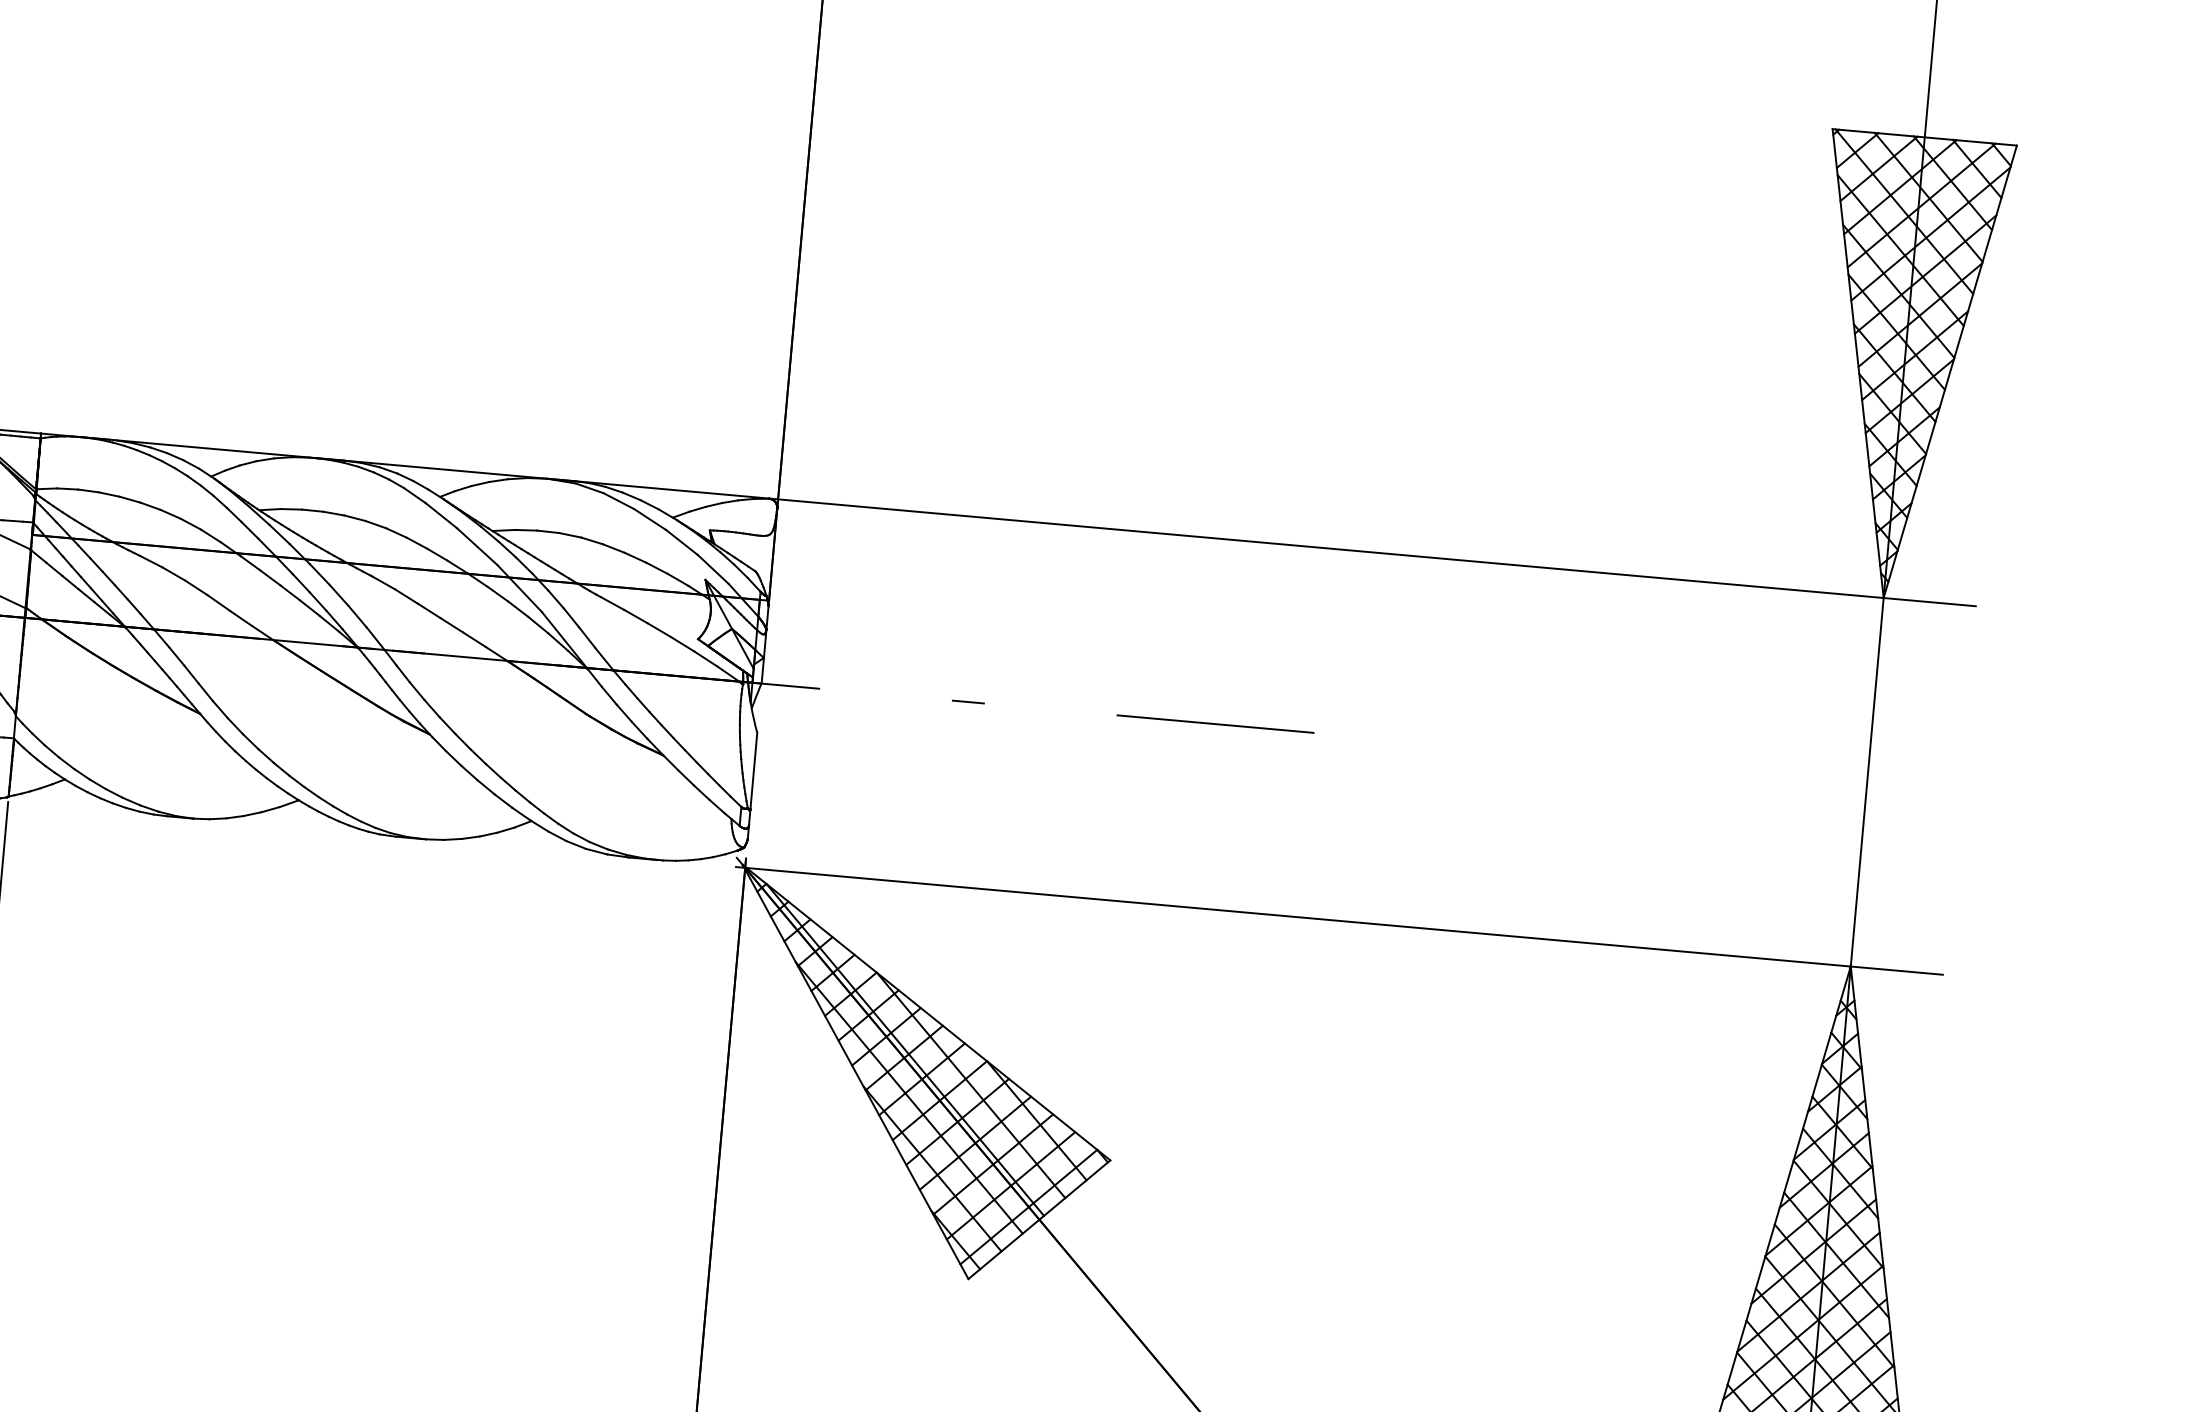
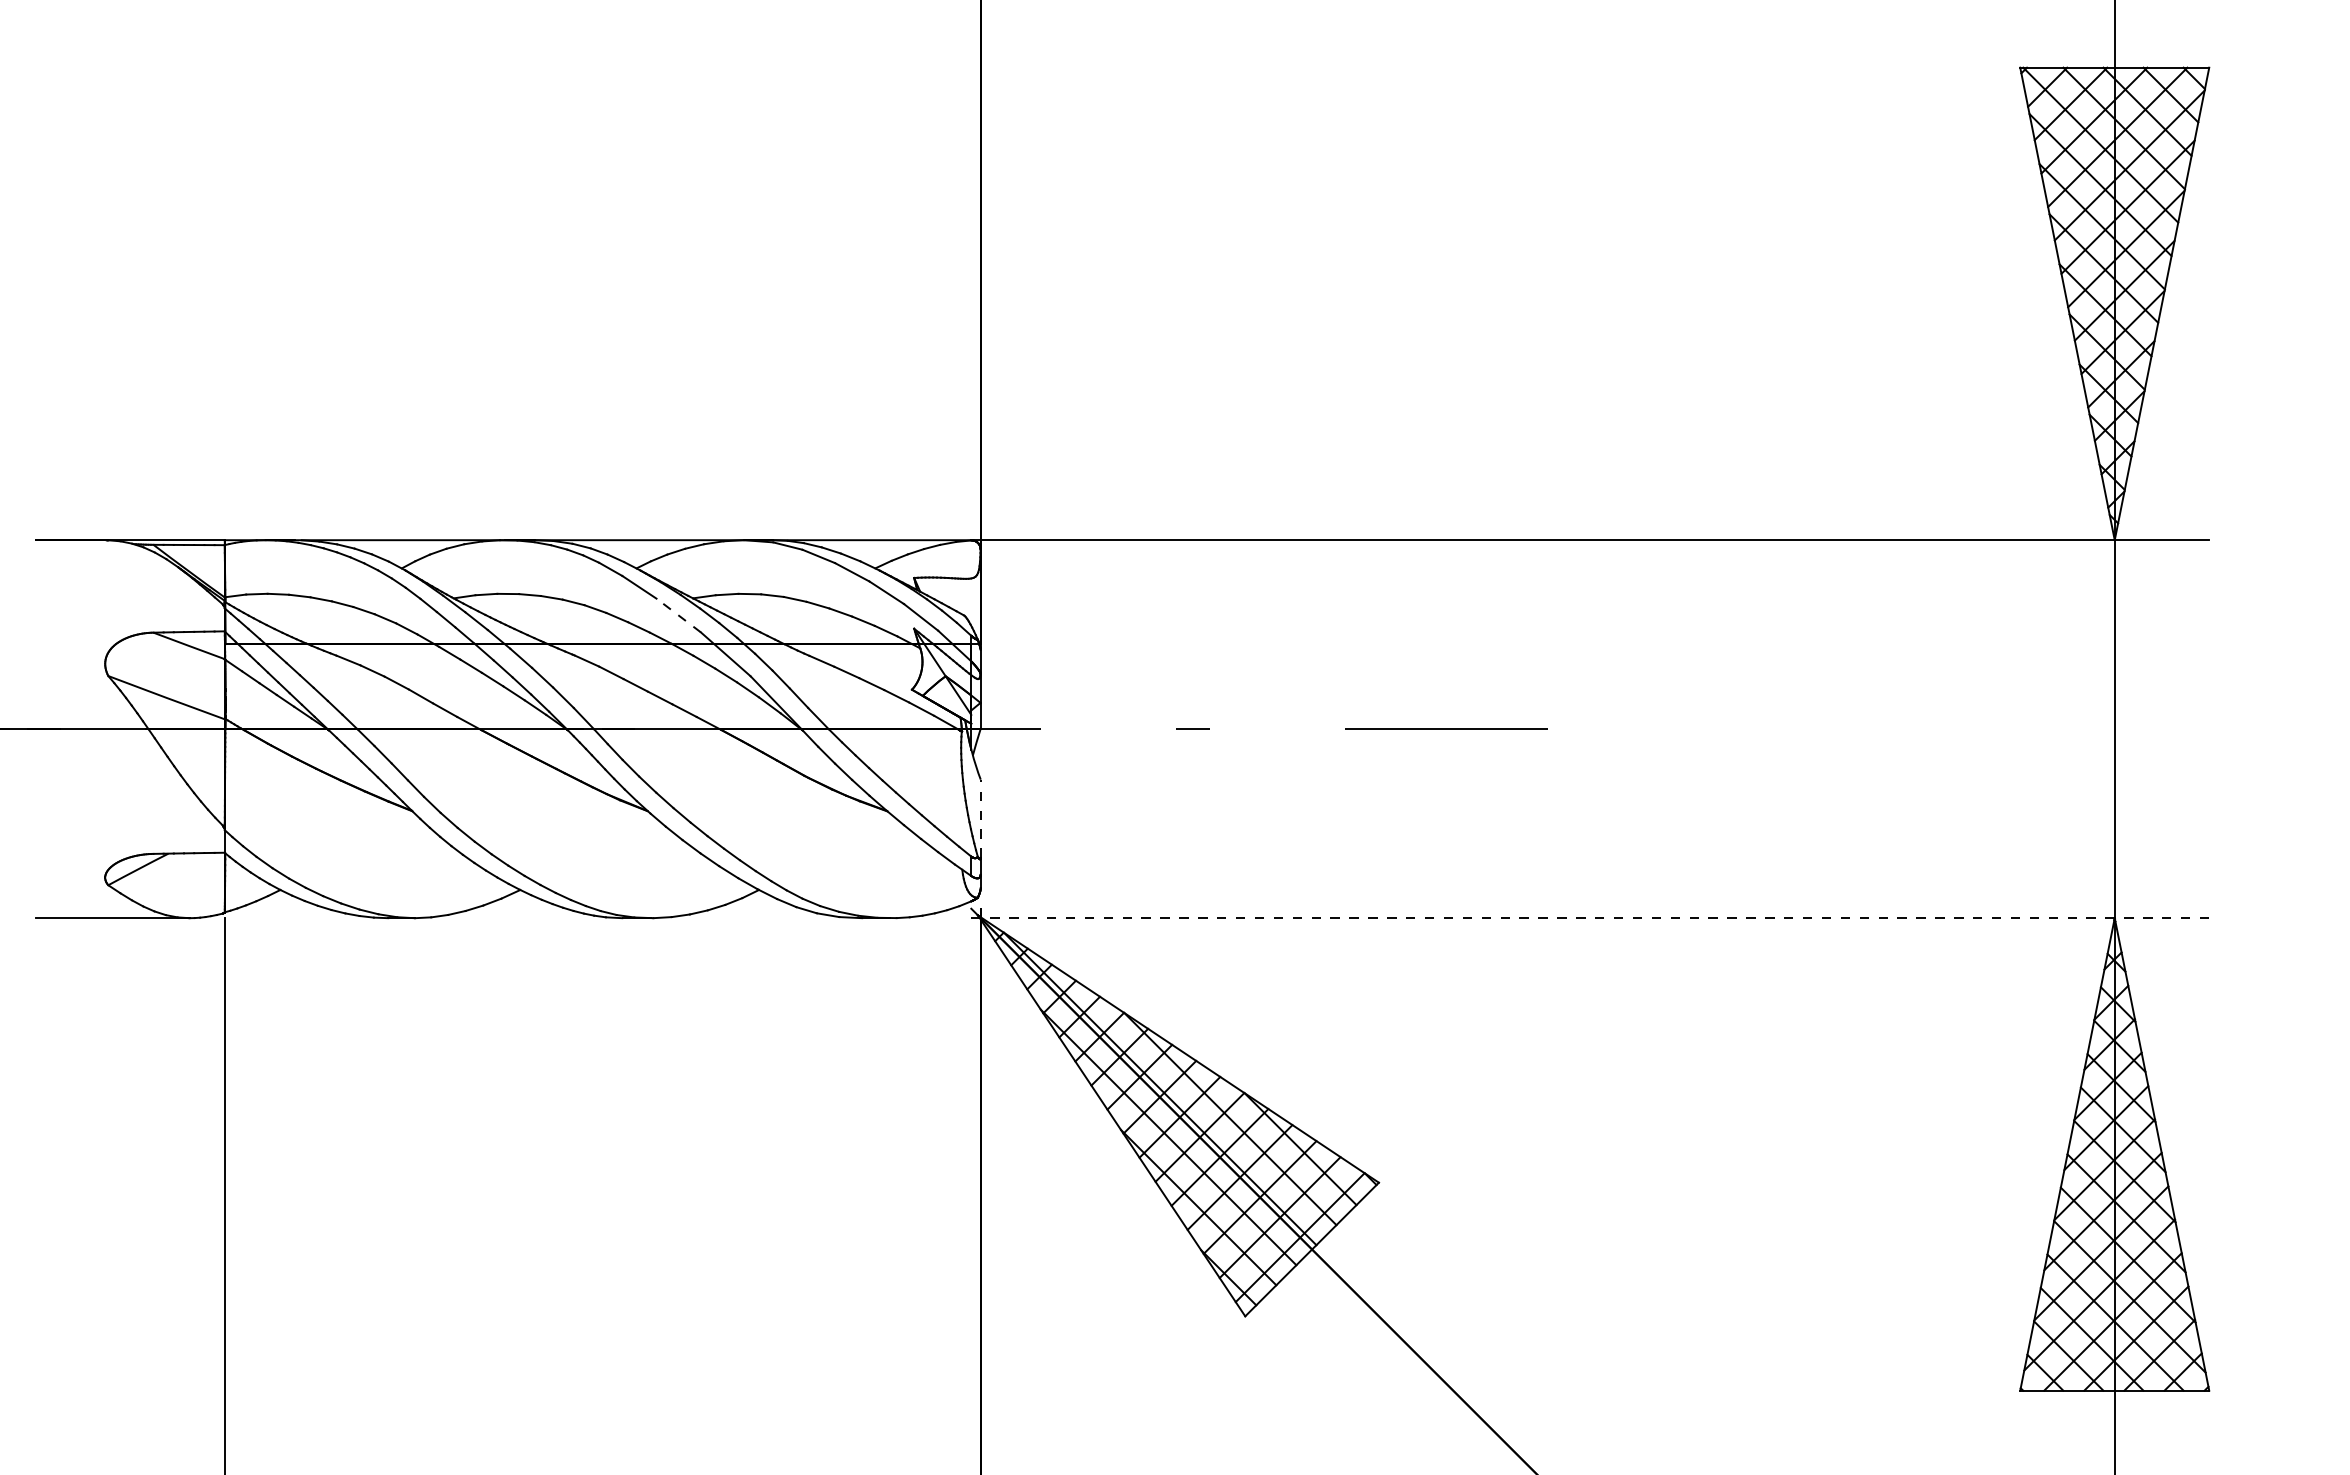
line: (476, 546) -> (678, 615), solid -> dashed
line: (753, 770) -> (980, 818), solid -> dashed
line: (1339, 921) -> (1590, 918), solid -> dashed

